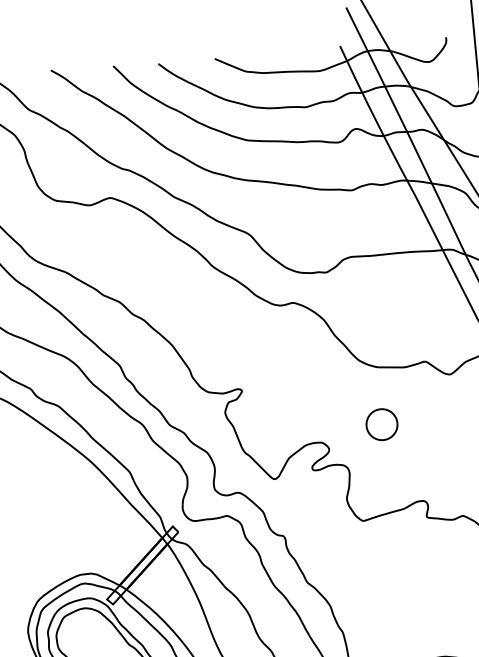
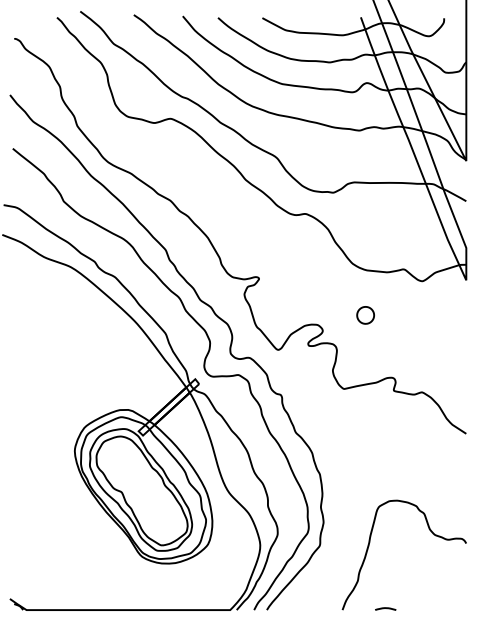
part: (381, 424) -> (365, 315), size x0.7

